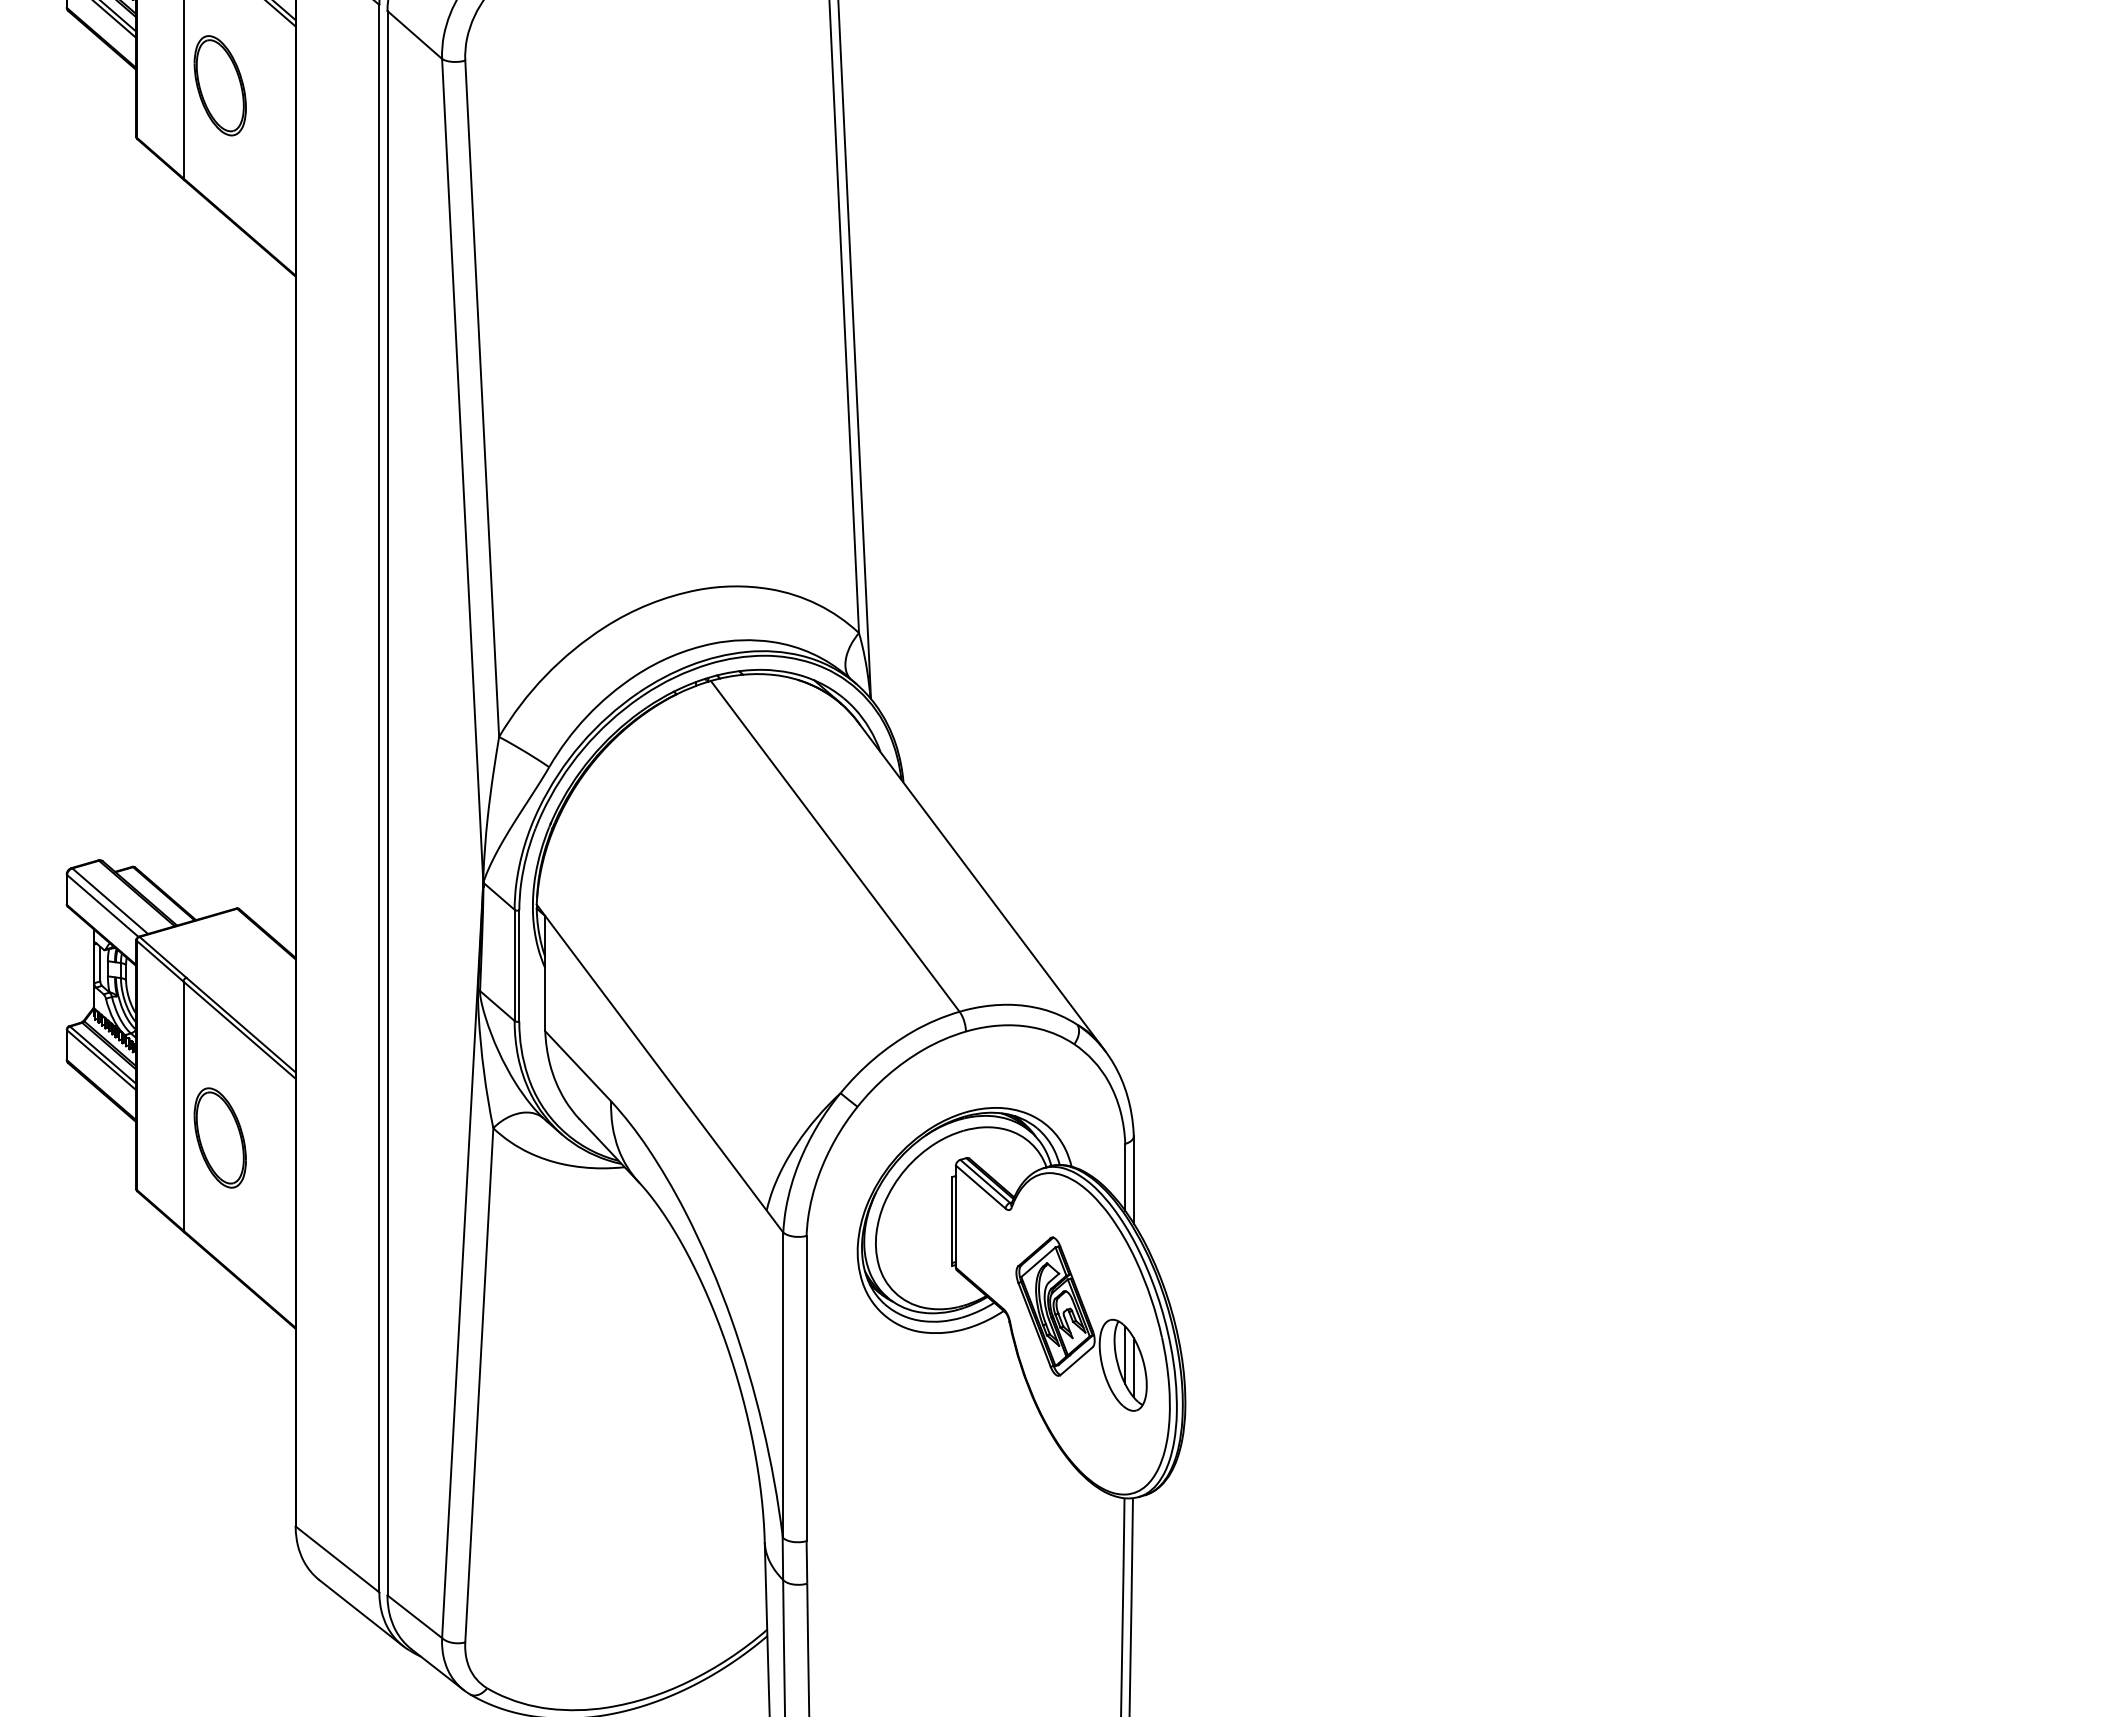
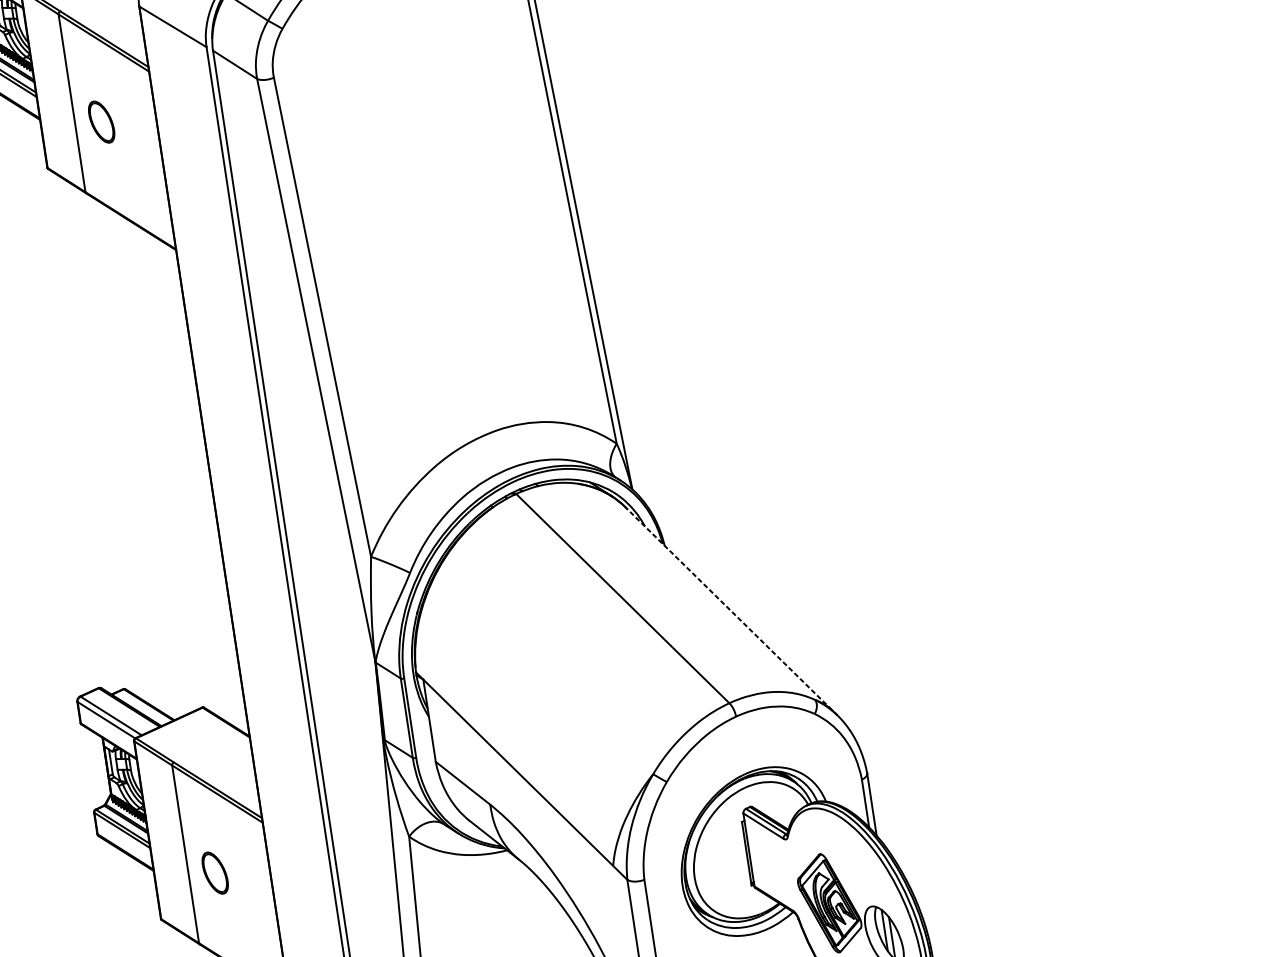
part: (219, 85) -> (101, 121), size x0.6
line: (981, 886) -> (731, 611), solid -> dashed
part: (219, 1137) -> (214, 872), size x0.6

